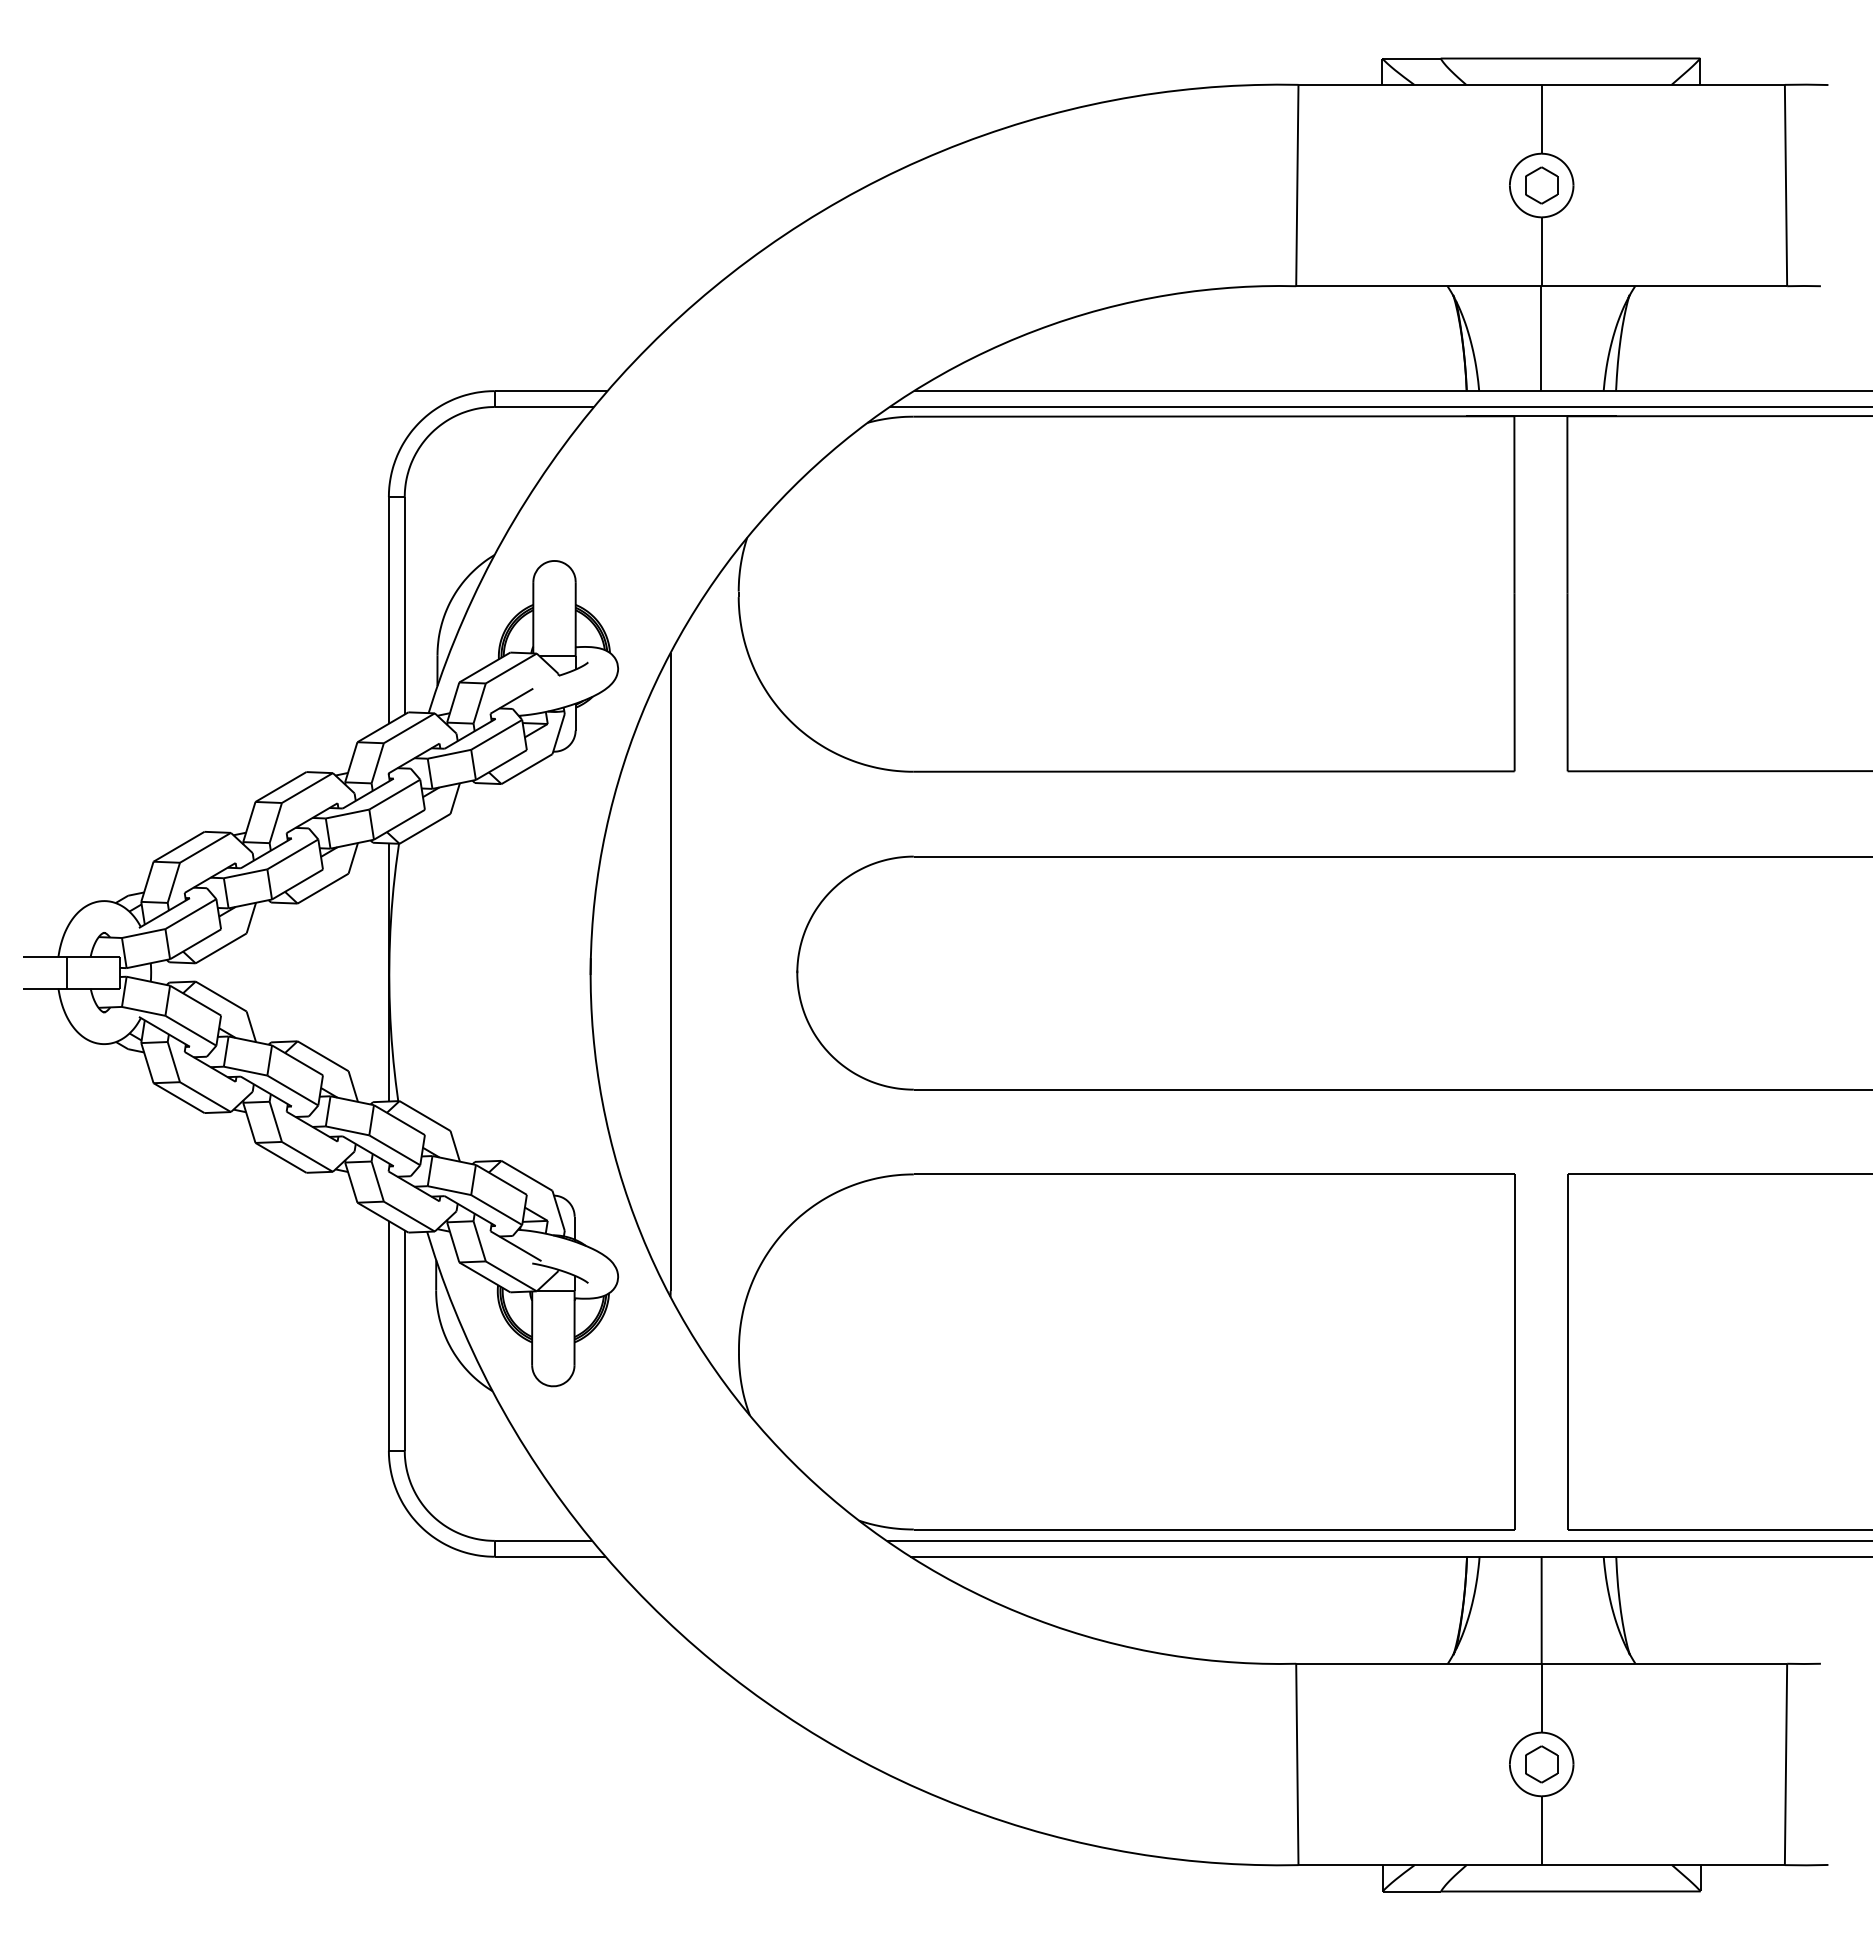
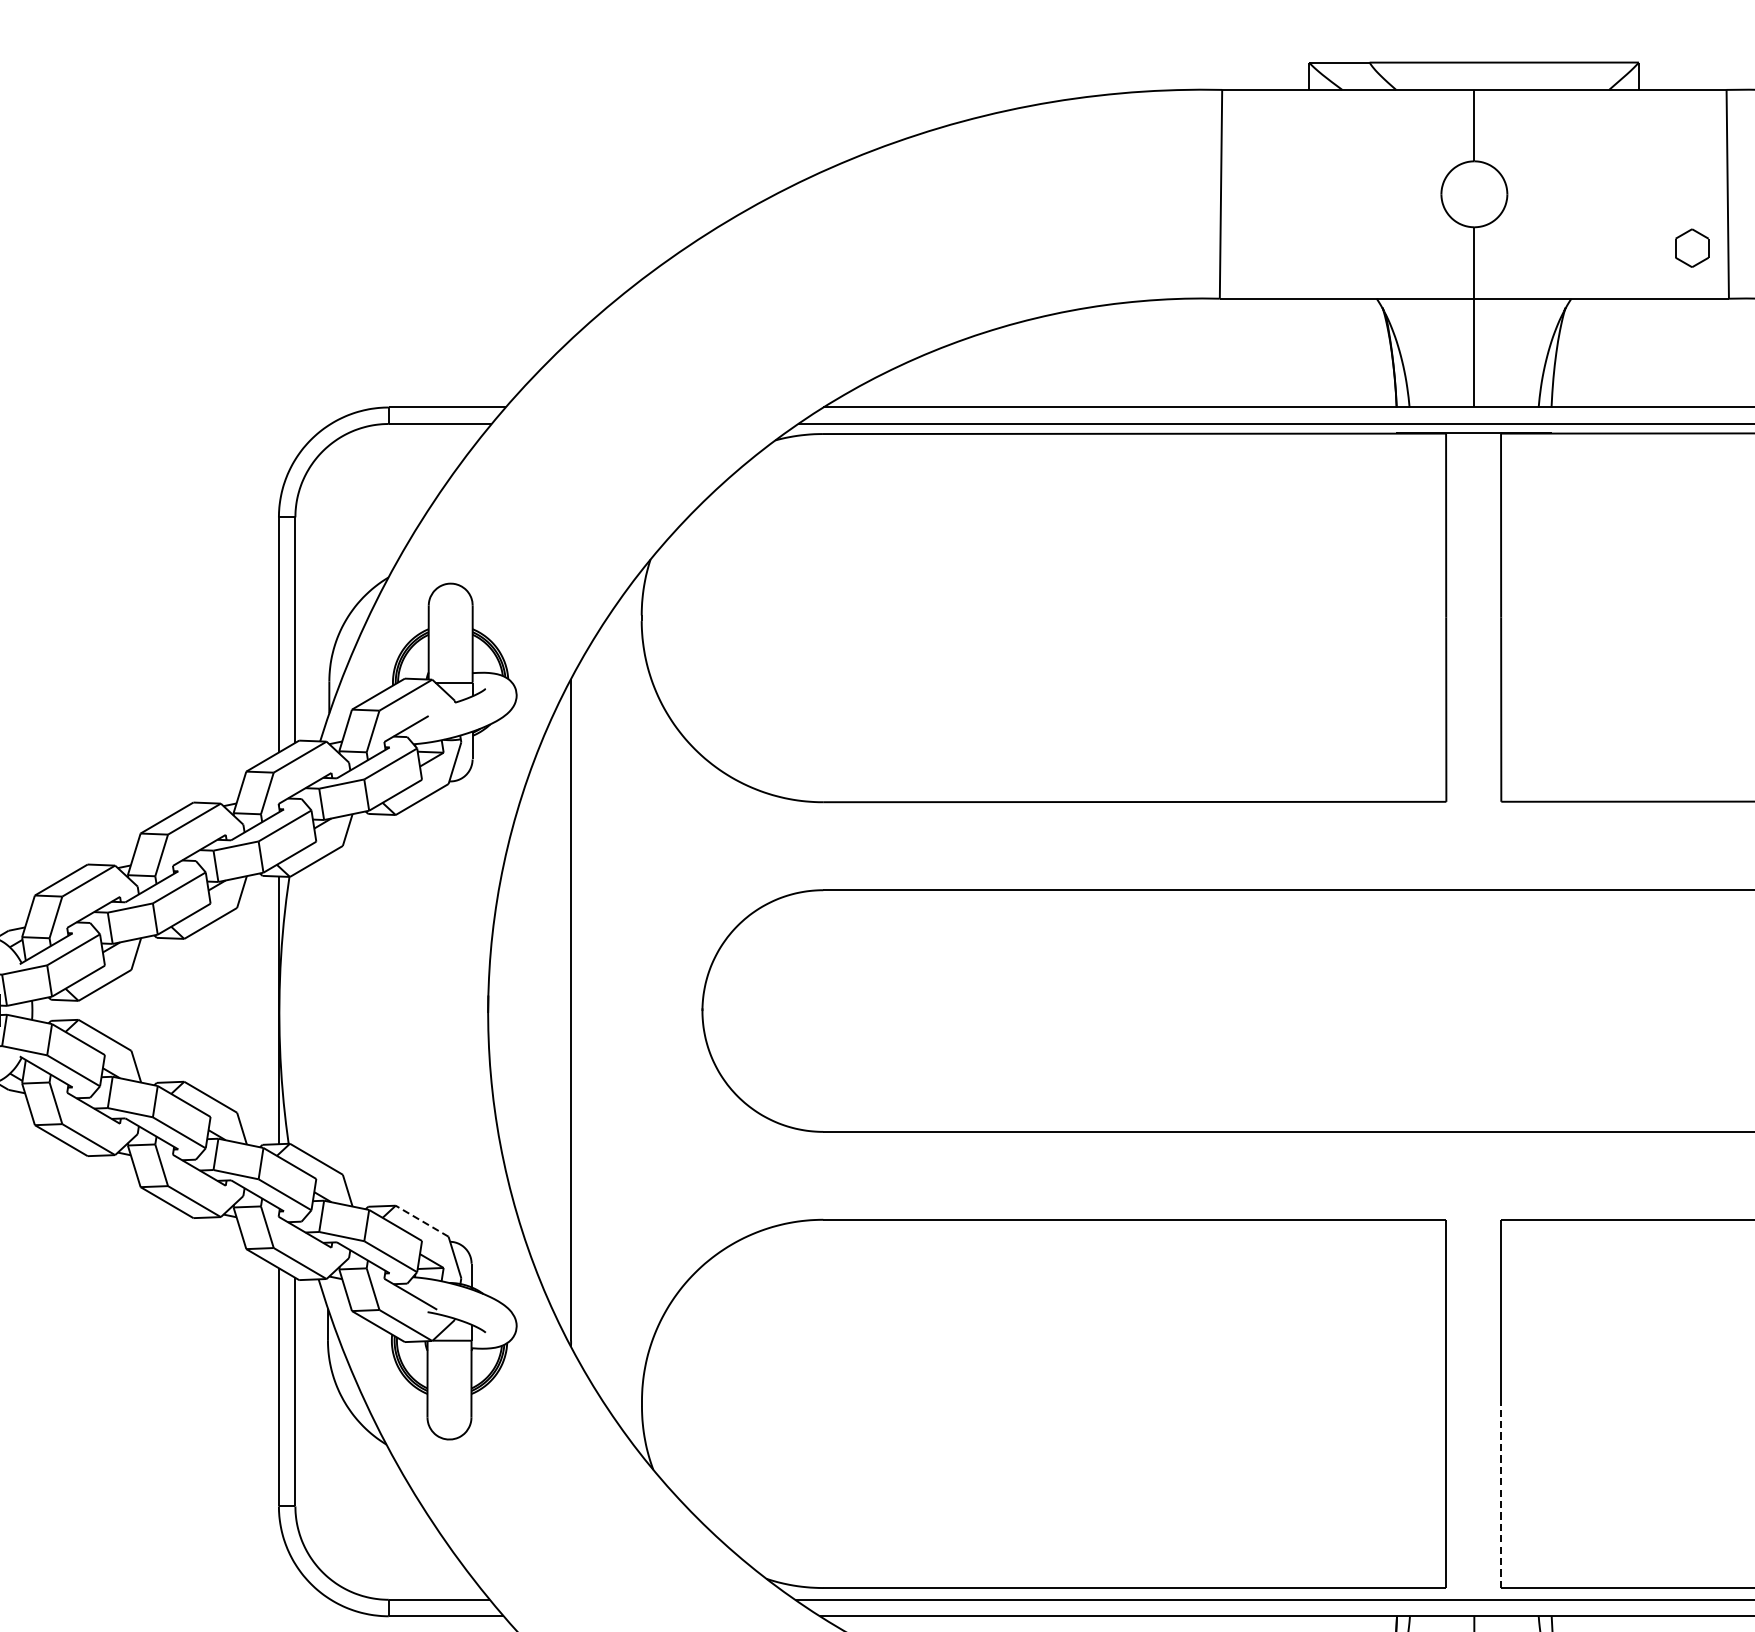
part: (1541, 185) -> (1691, 248), moved
line: (526, 1175) -> (421, 1220), solid -> dashed
line: (1567, 1440) -> (1501, 1495), solid -> dashed

